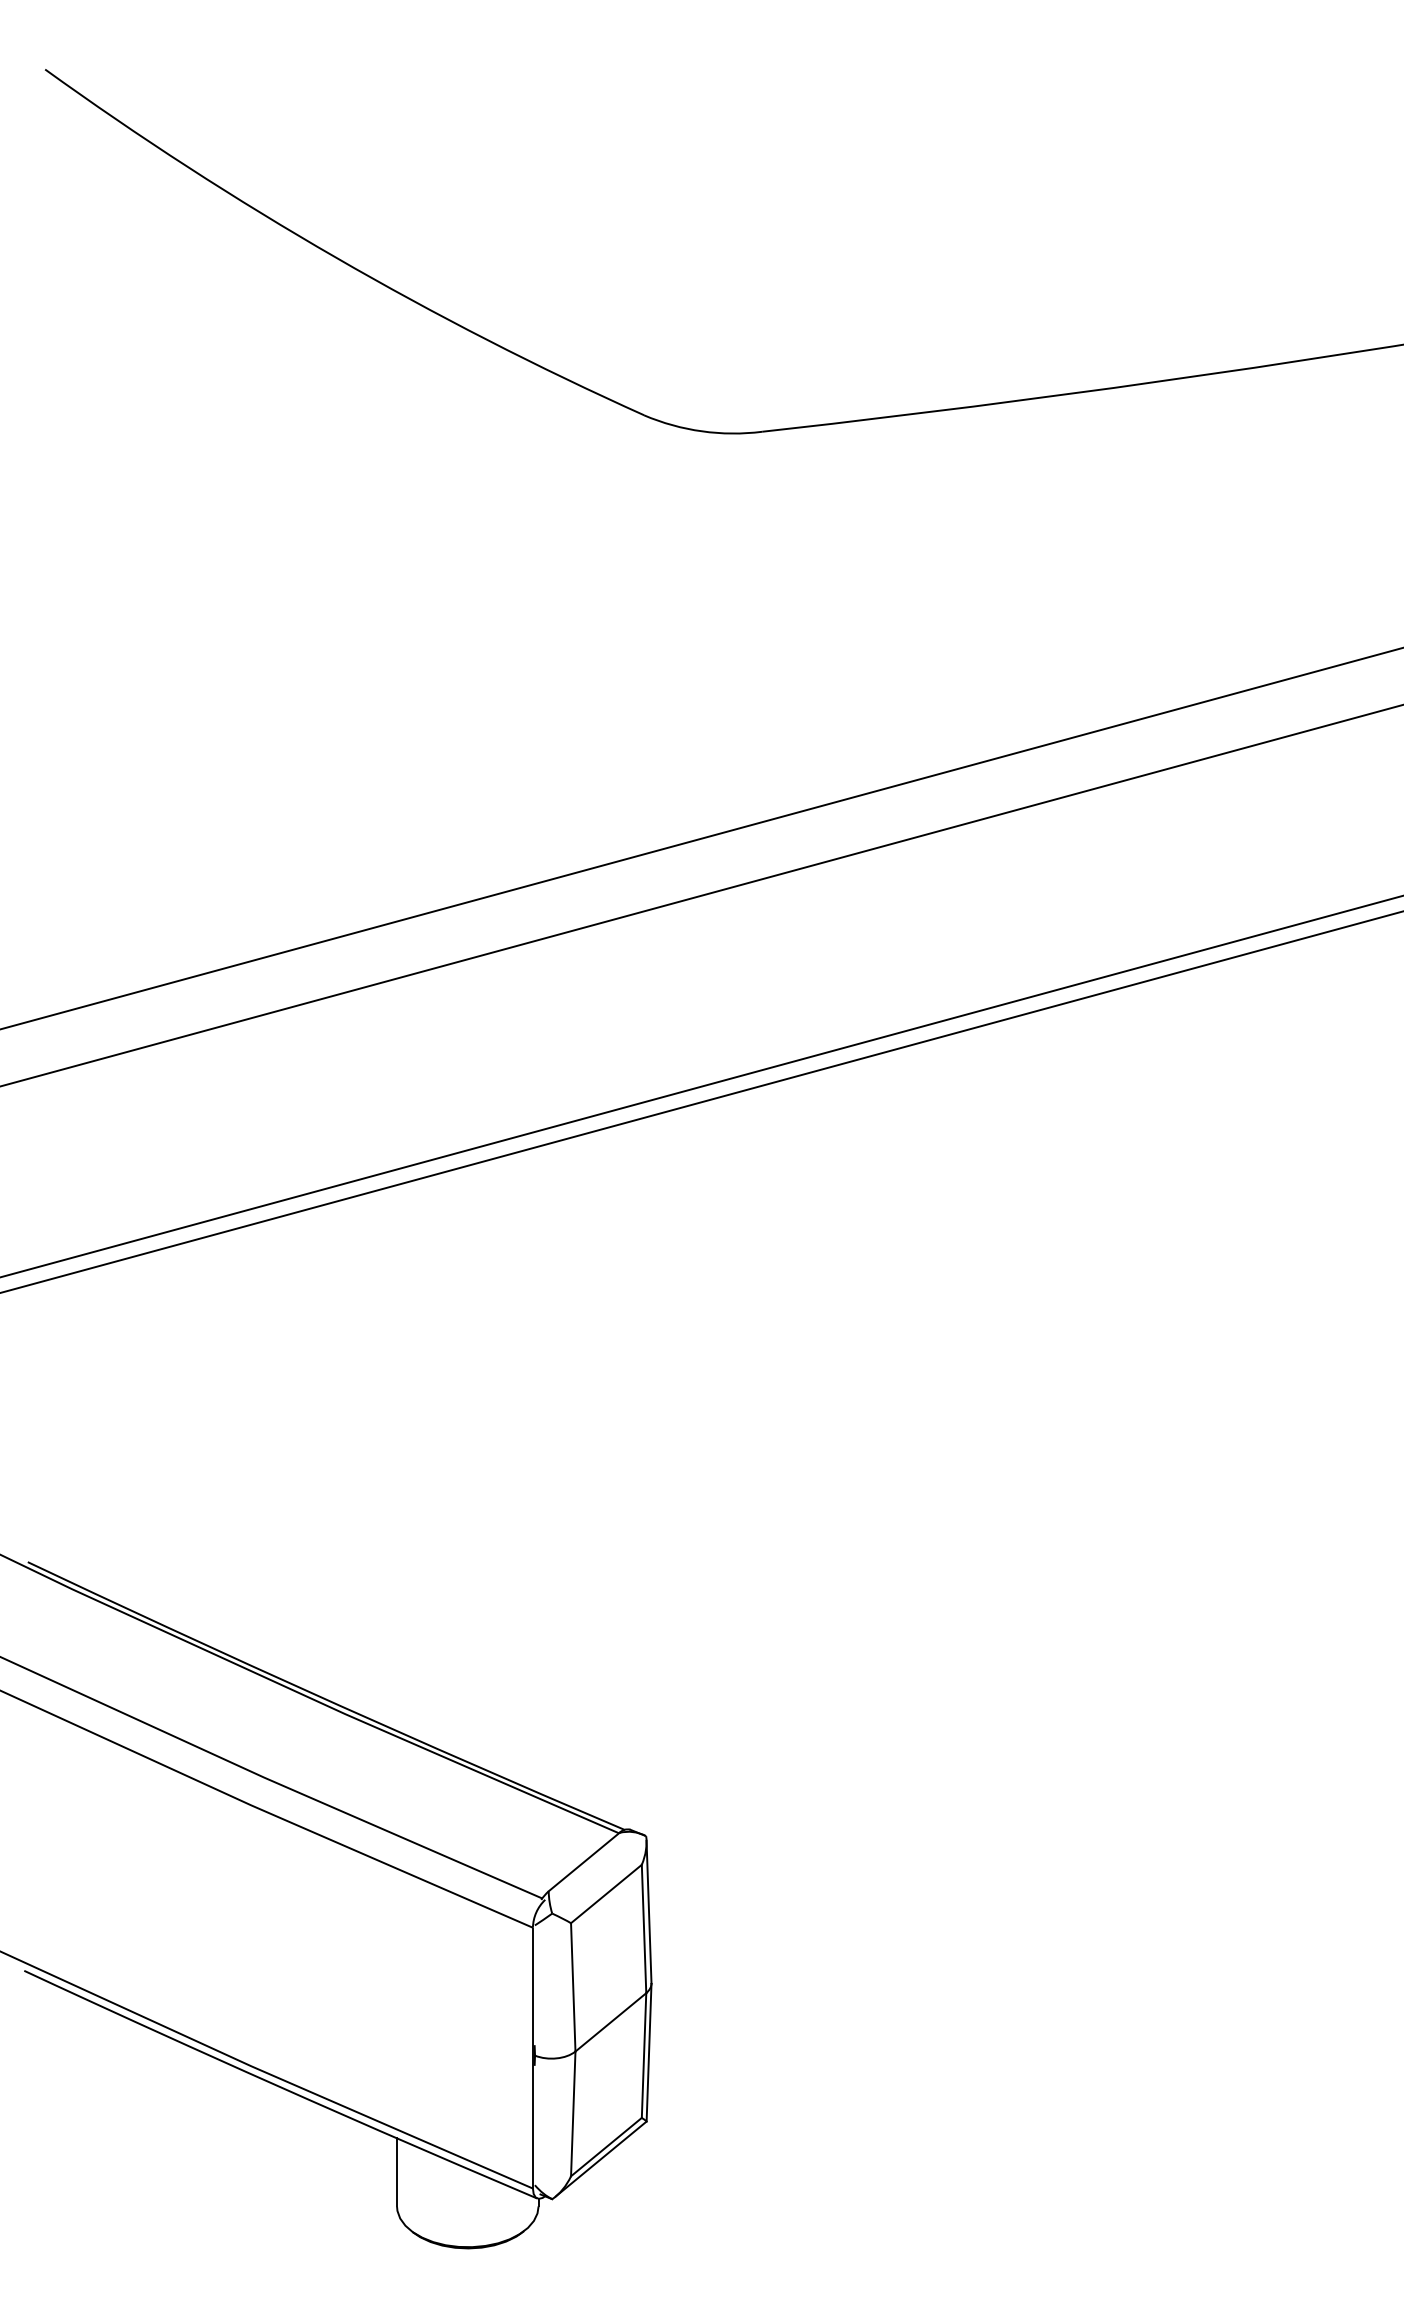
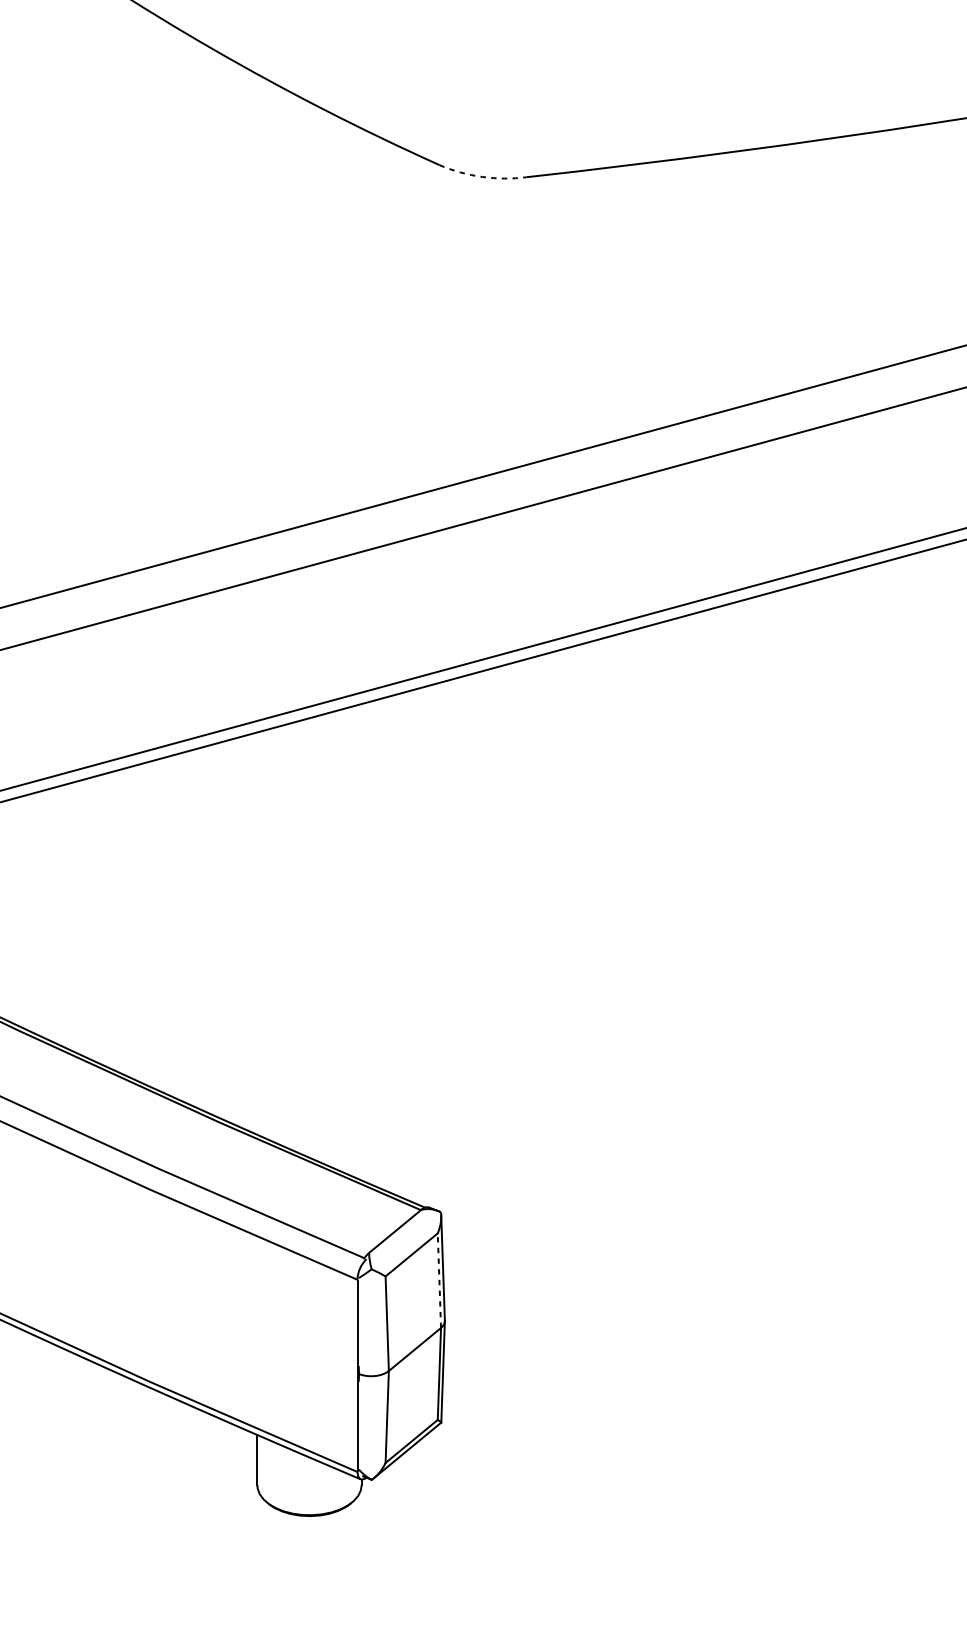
arc: (702, 431) -> (482, 177), solid -> dashed
line: (644, 1928) -> (439, 1280), solid -> dashed

